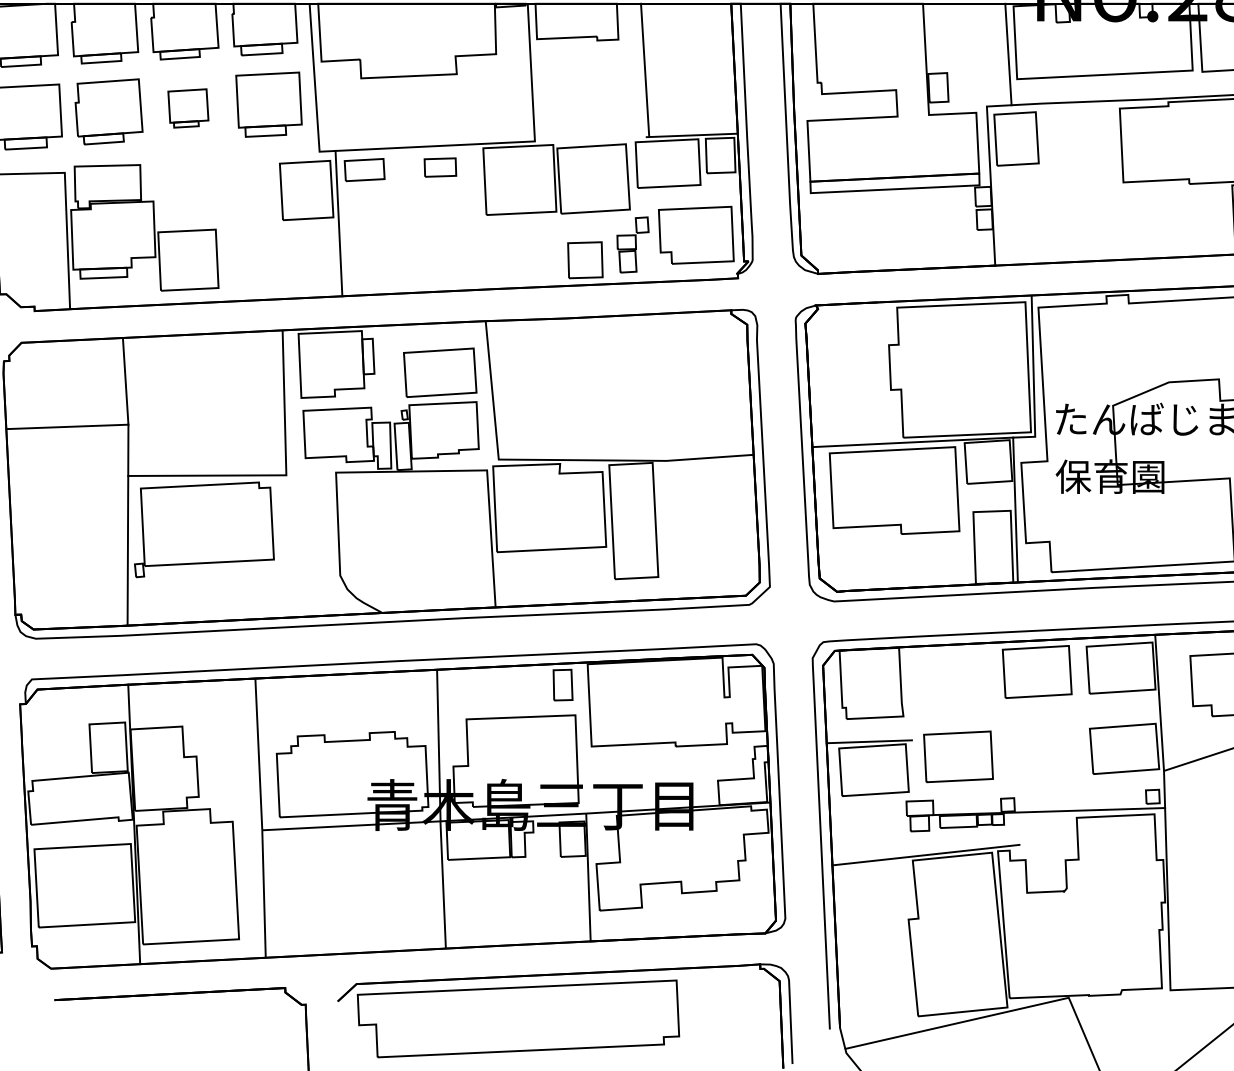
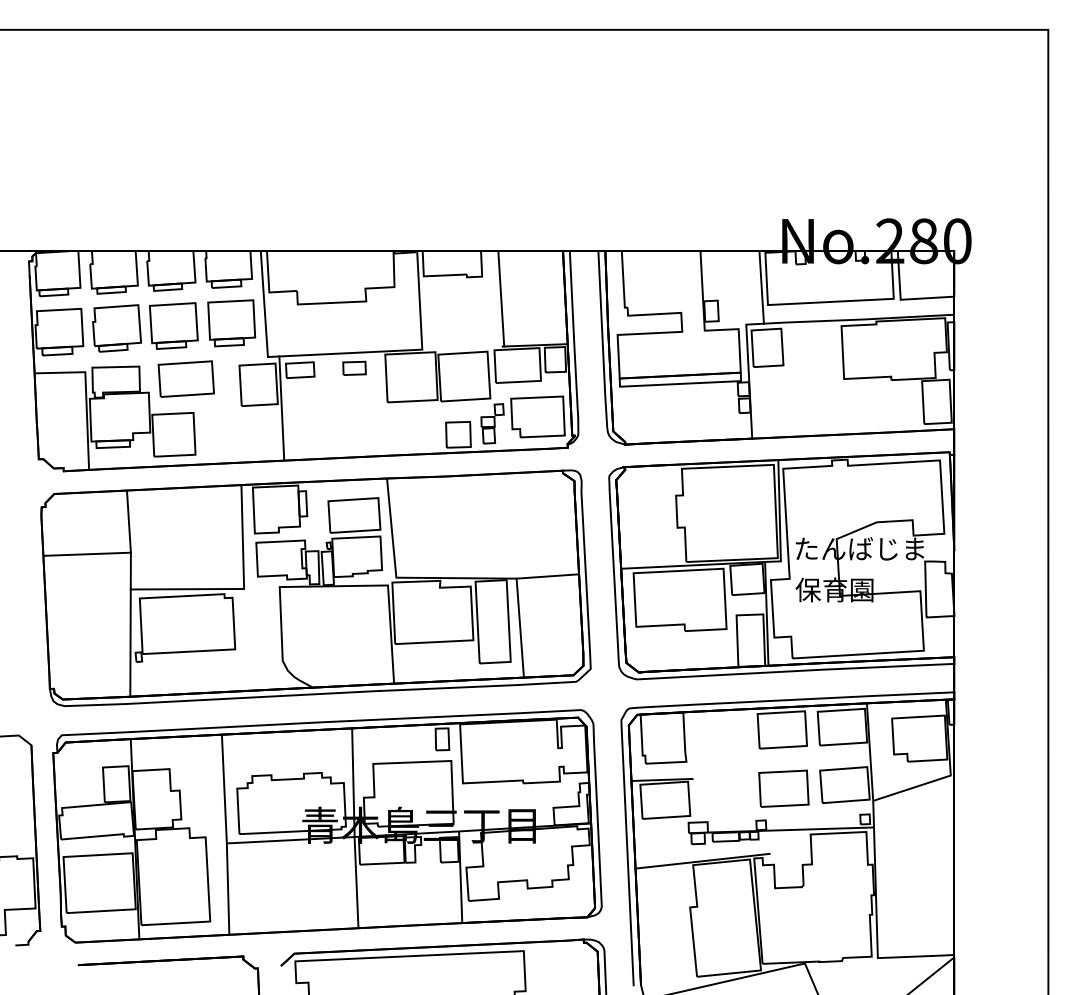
part: (187, 107) -> (173, 325), size x1.67
part: (204, 181) -> (185, 378), added
line: (670, 529) -> (519, 627), added
part: (957, 756) -> (783, 788), moved

